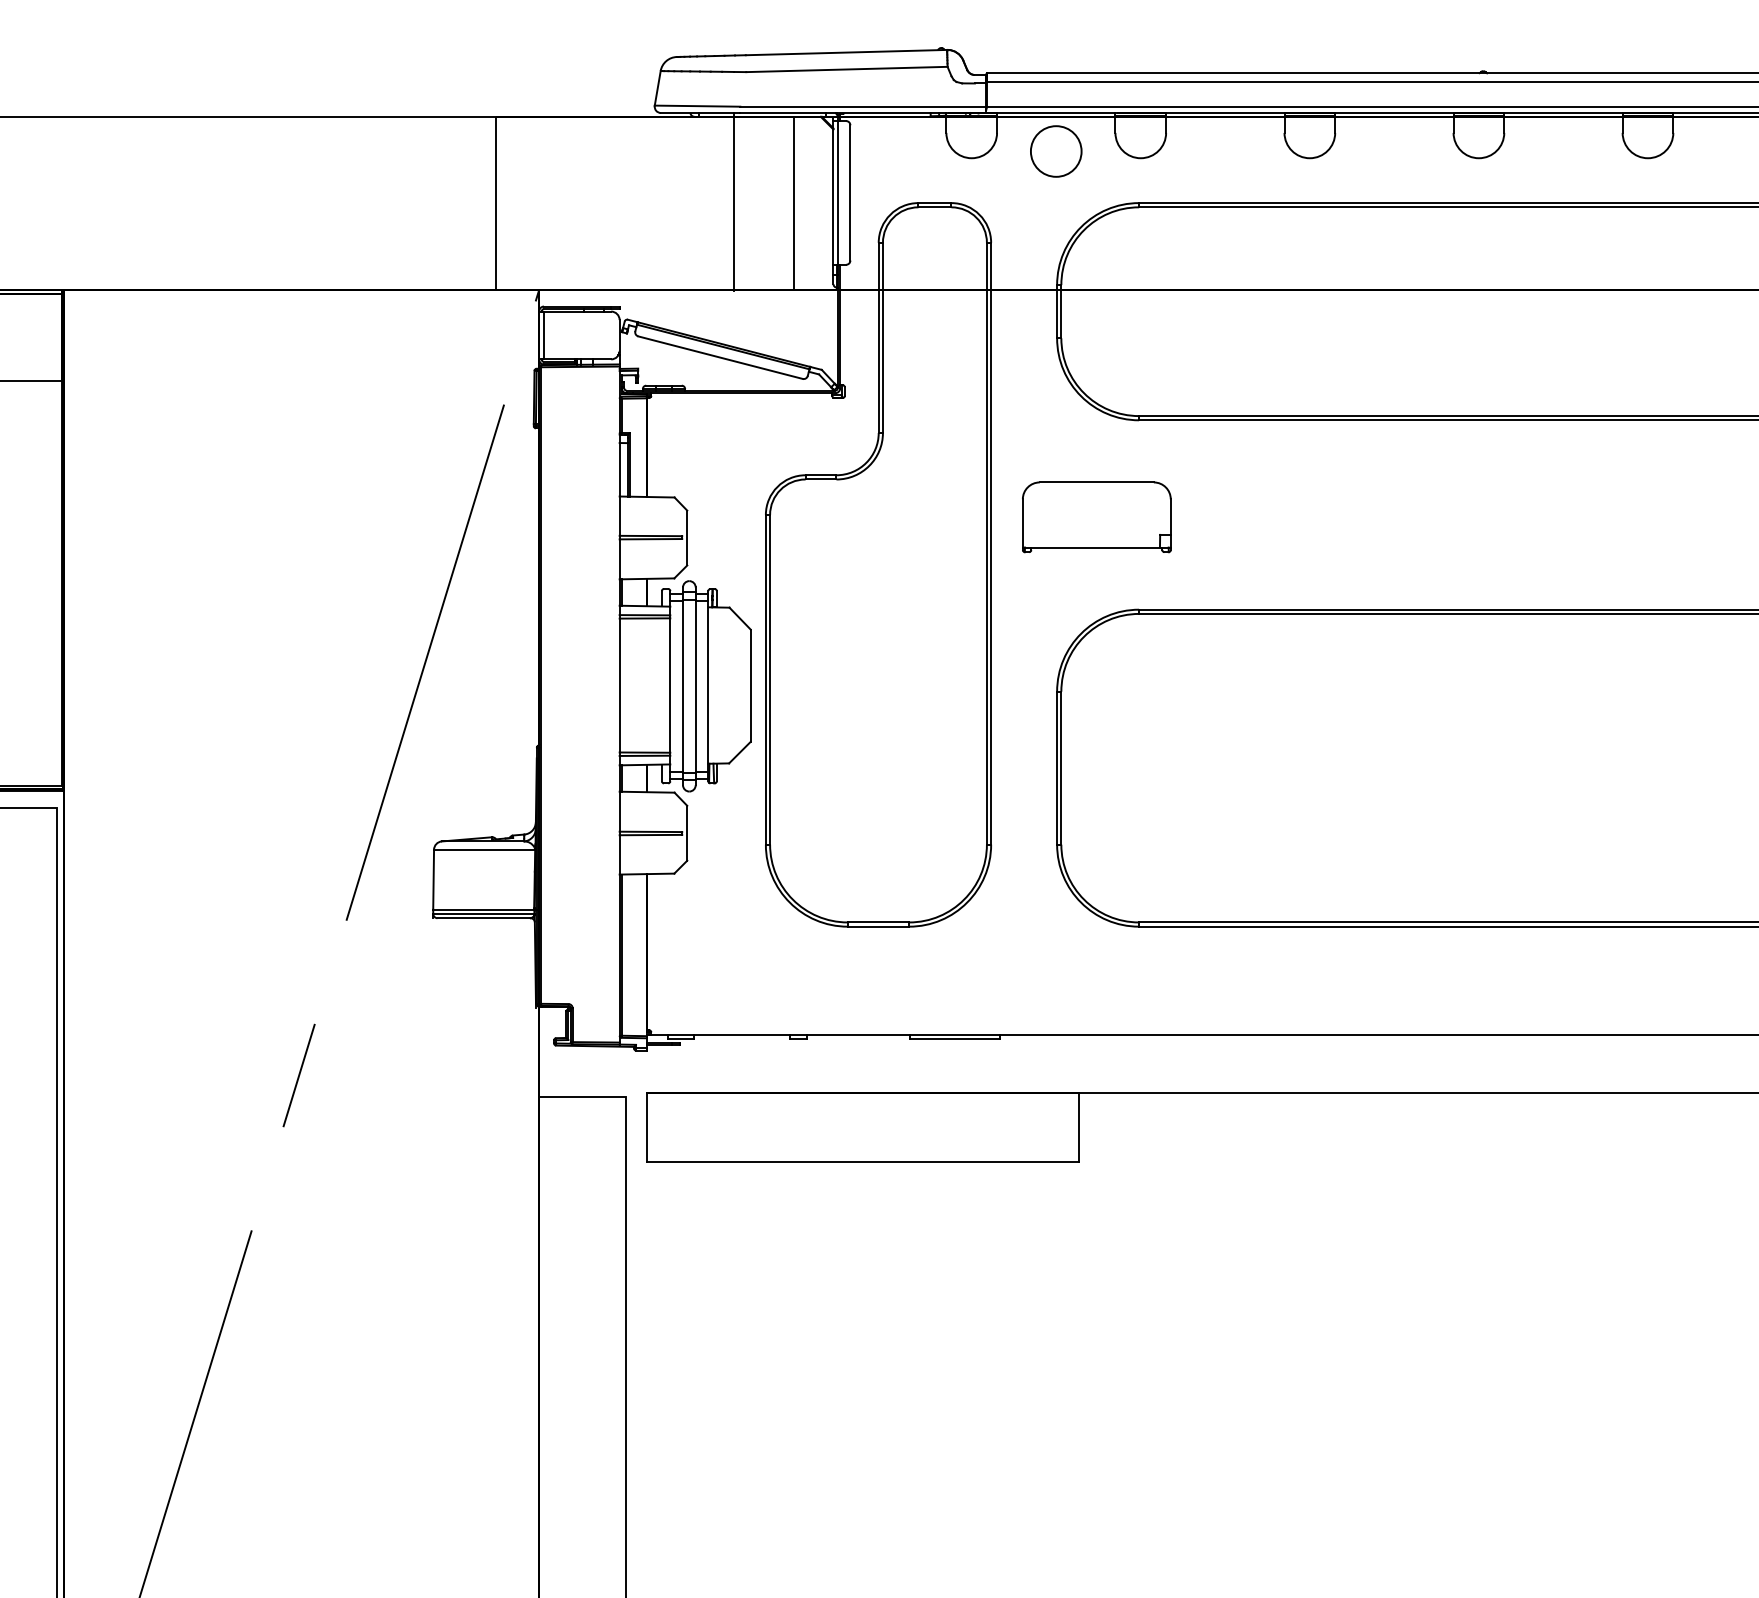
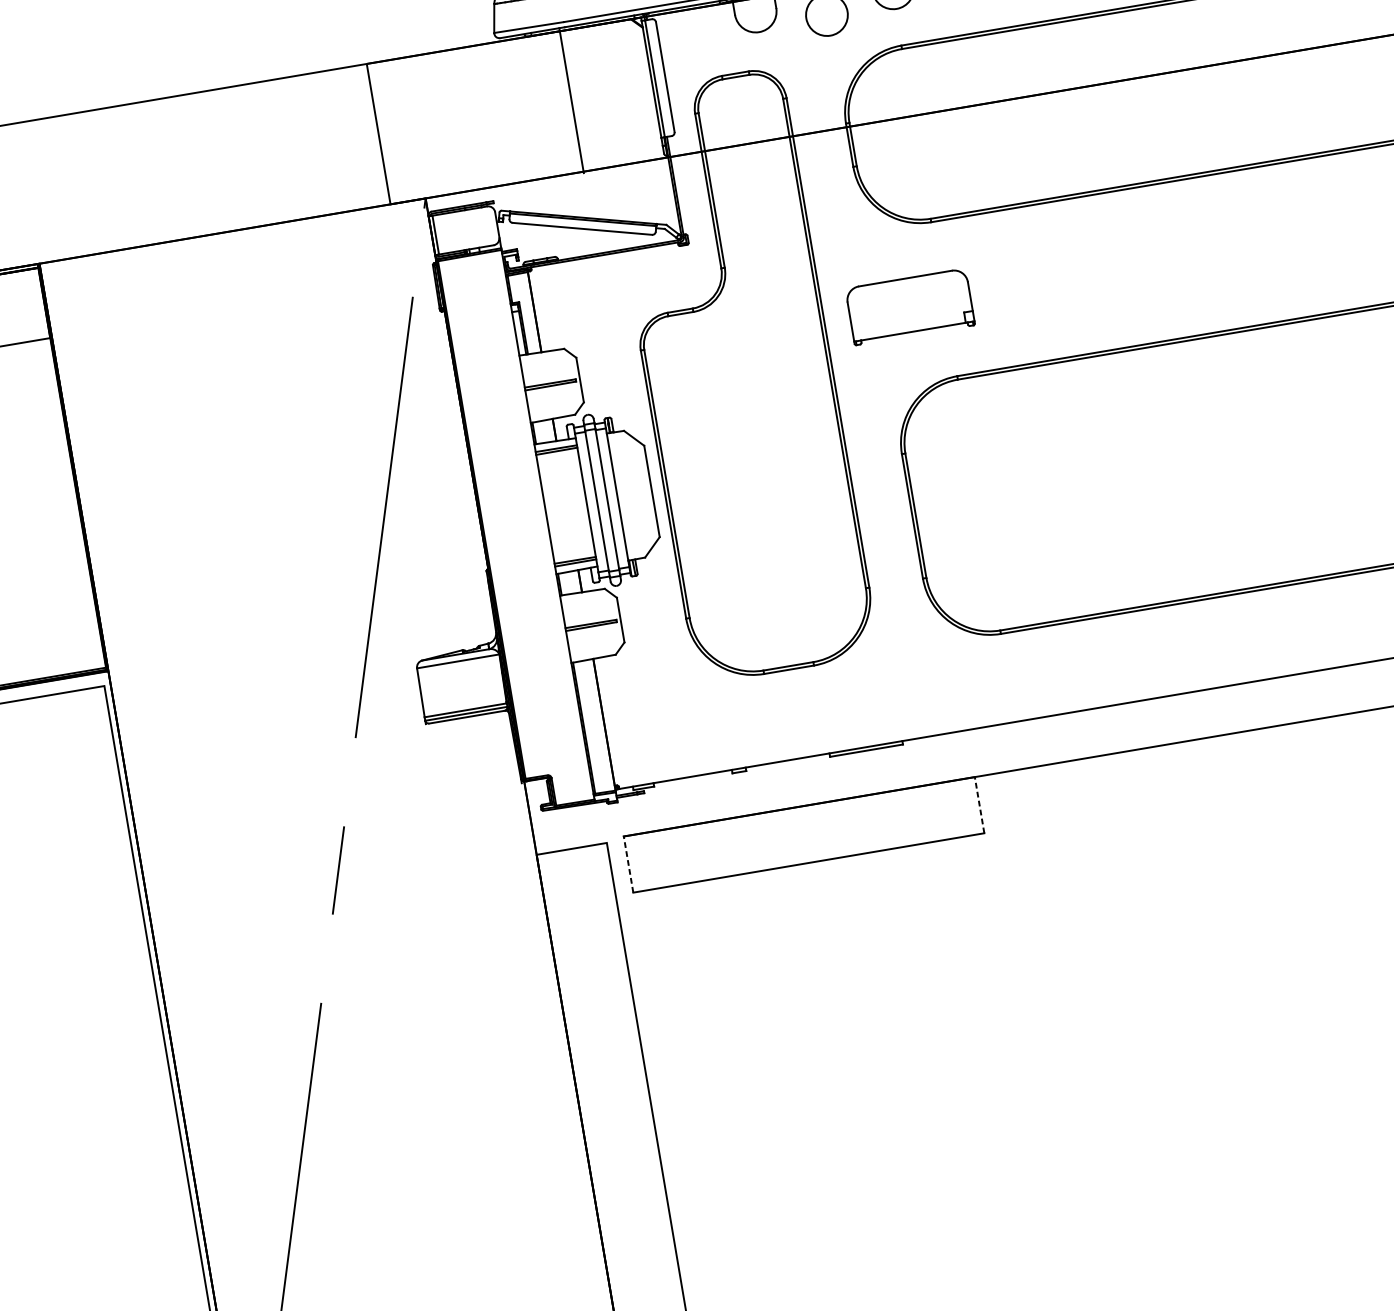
line: (794, 202) -> (621, 92), removed
line: (647, 1127) -> (628, 864), solid -> dashed
line: (1078, 1127) -> (979, 805), solid -> dashed

